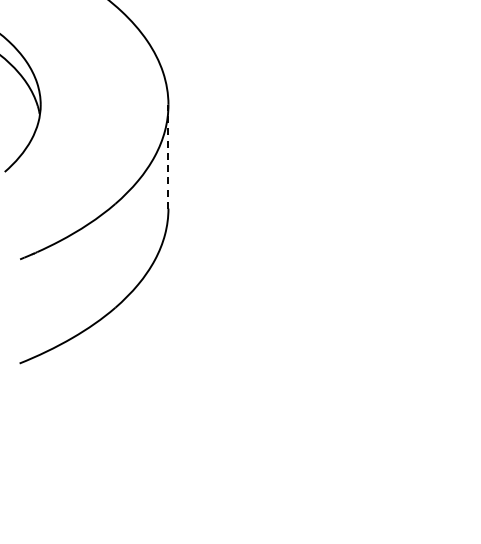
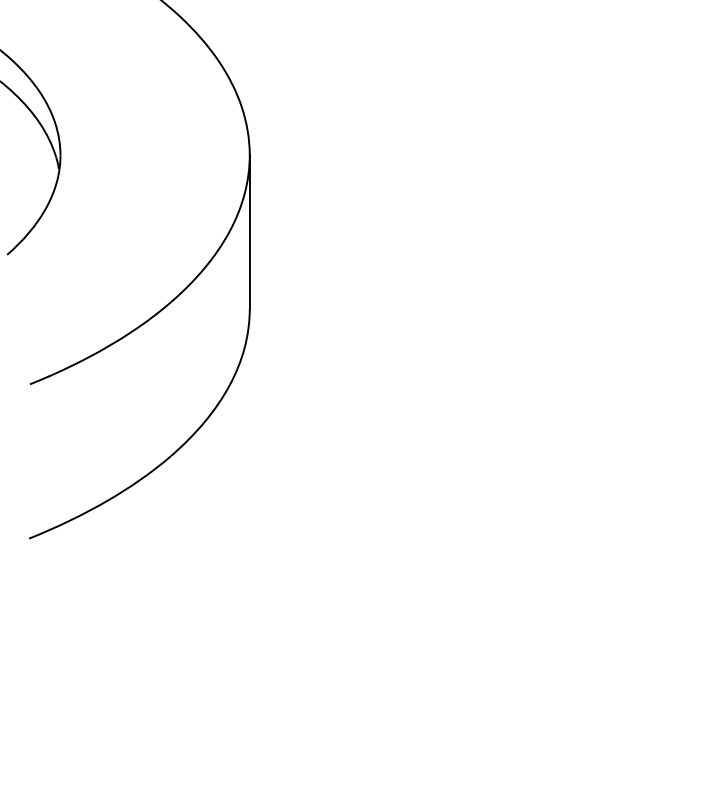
line: (168, 156) -> (249, 231), dashed -> solid

